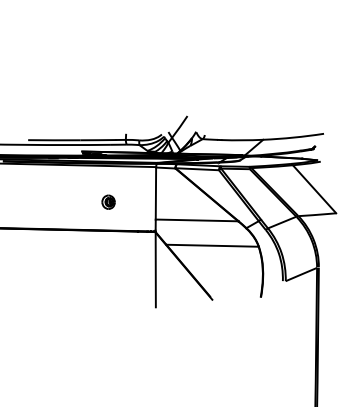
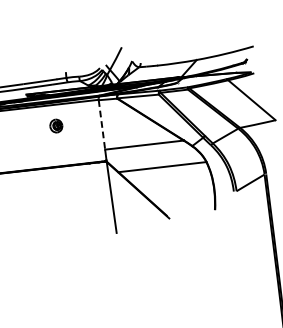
line: (155, 193) -> (101, 124), solid -> dashed
part: (108, 201) -> (56, 125), moved

